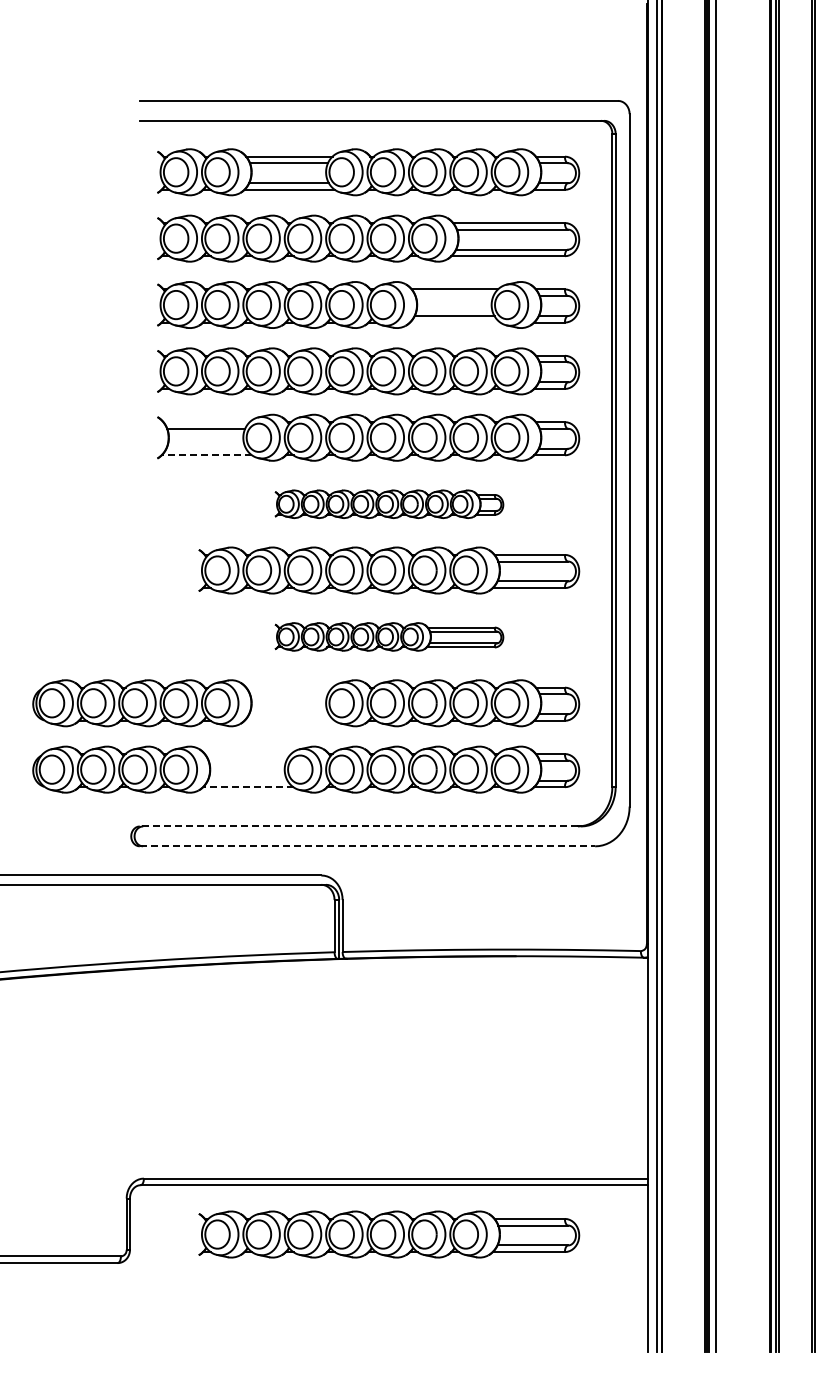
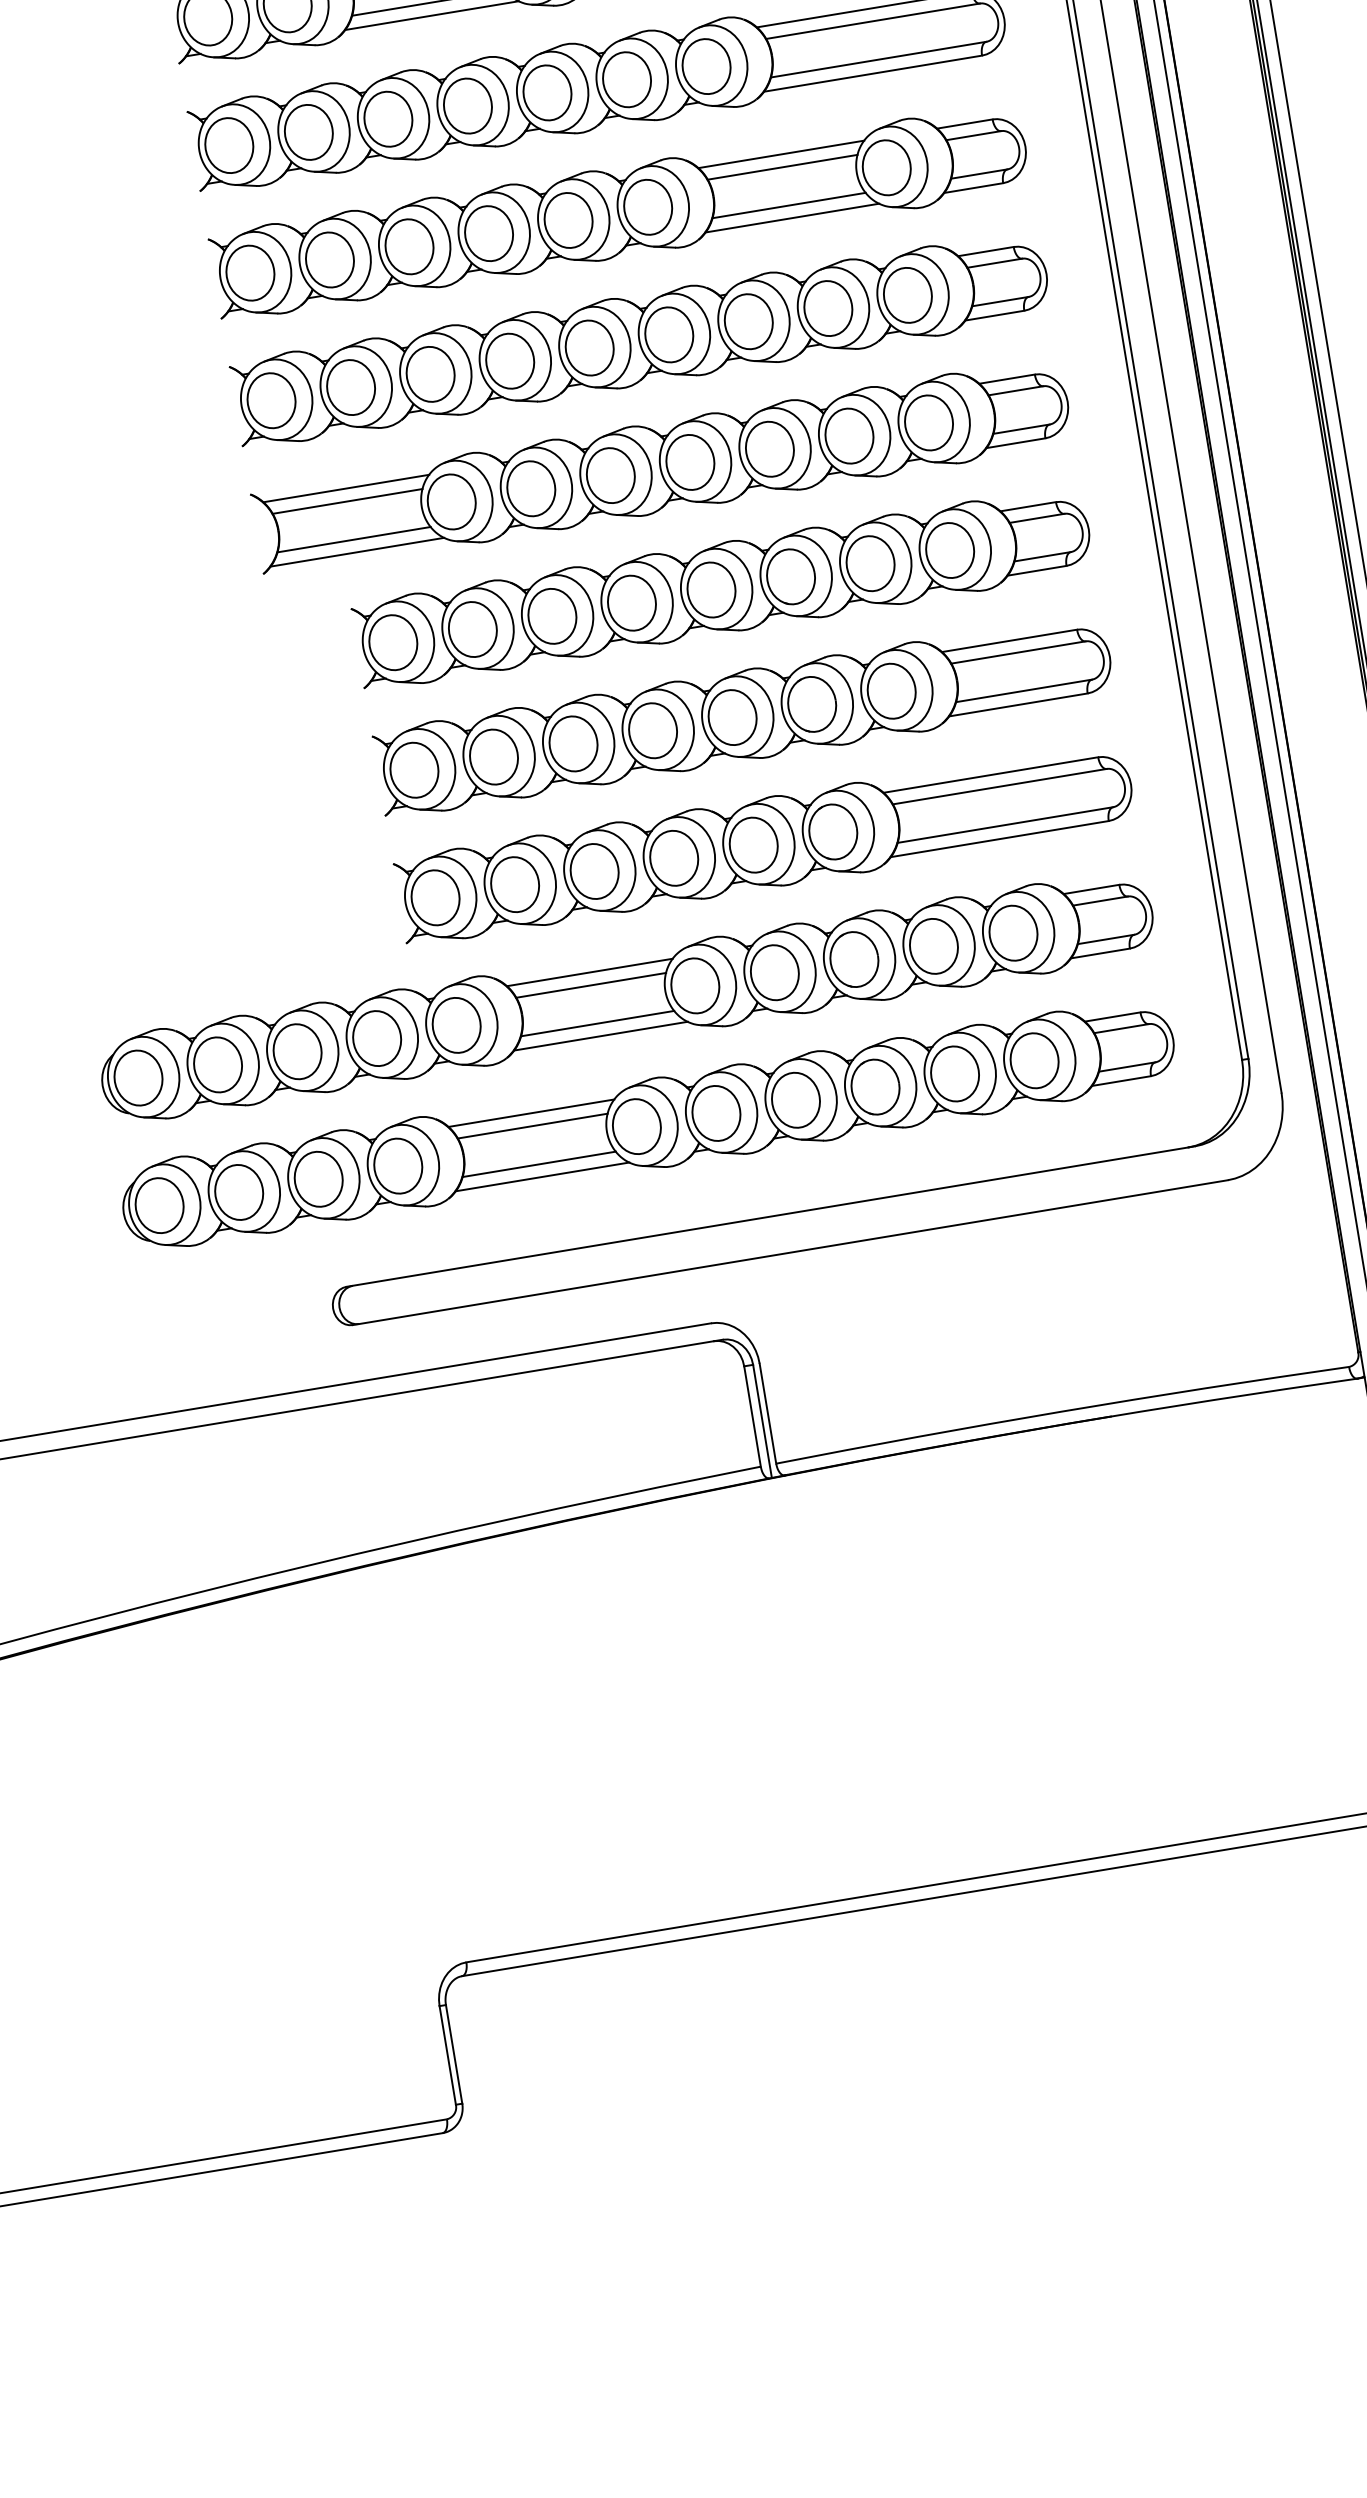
line: (454, 296) -> (782, 168), added
line: (455, 322) -> (792, 217), added
line: (206, 422) -> (346, 489), added
line: (206, 448) -> (354, 539), added
line: (206, 455) -> (356, 552), dashed -> solid
part: (389, 504) -> (723, 588), size x1.67
part: (389, 636) -> (765, 842), size x1.67
line: (289, 687) -> (589, 972), added
line: (289, 694) -> (592, 985), added
line: (288, 714) -> (596, 1024), added
line: (289, 720) -> (600, 1035), added
line: (247, 754) -> (530, 1114), added
line: (247, 760) -> (532, 1125), added
line: (247, 780) -> (538, 1164), added
line: (247, 787) -> (541, 1177), dashed -> solid
line: (358, 826) -> (766, 1217), dashed -> solid
line: (367, 846) -> (790, 1252), dashed -> solid
part: (389, 1234) -> (956, 1991), removed

